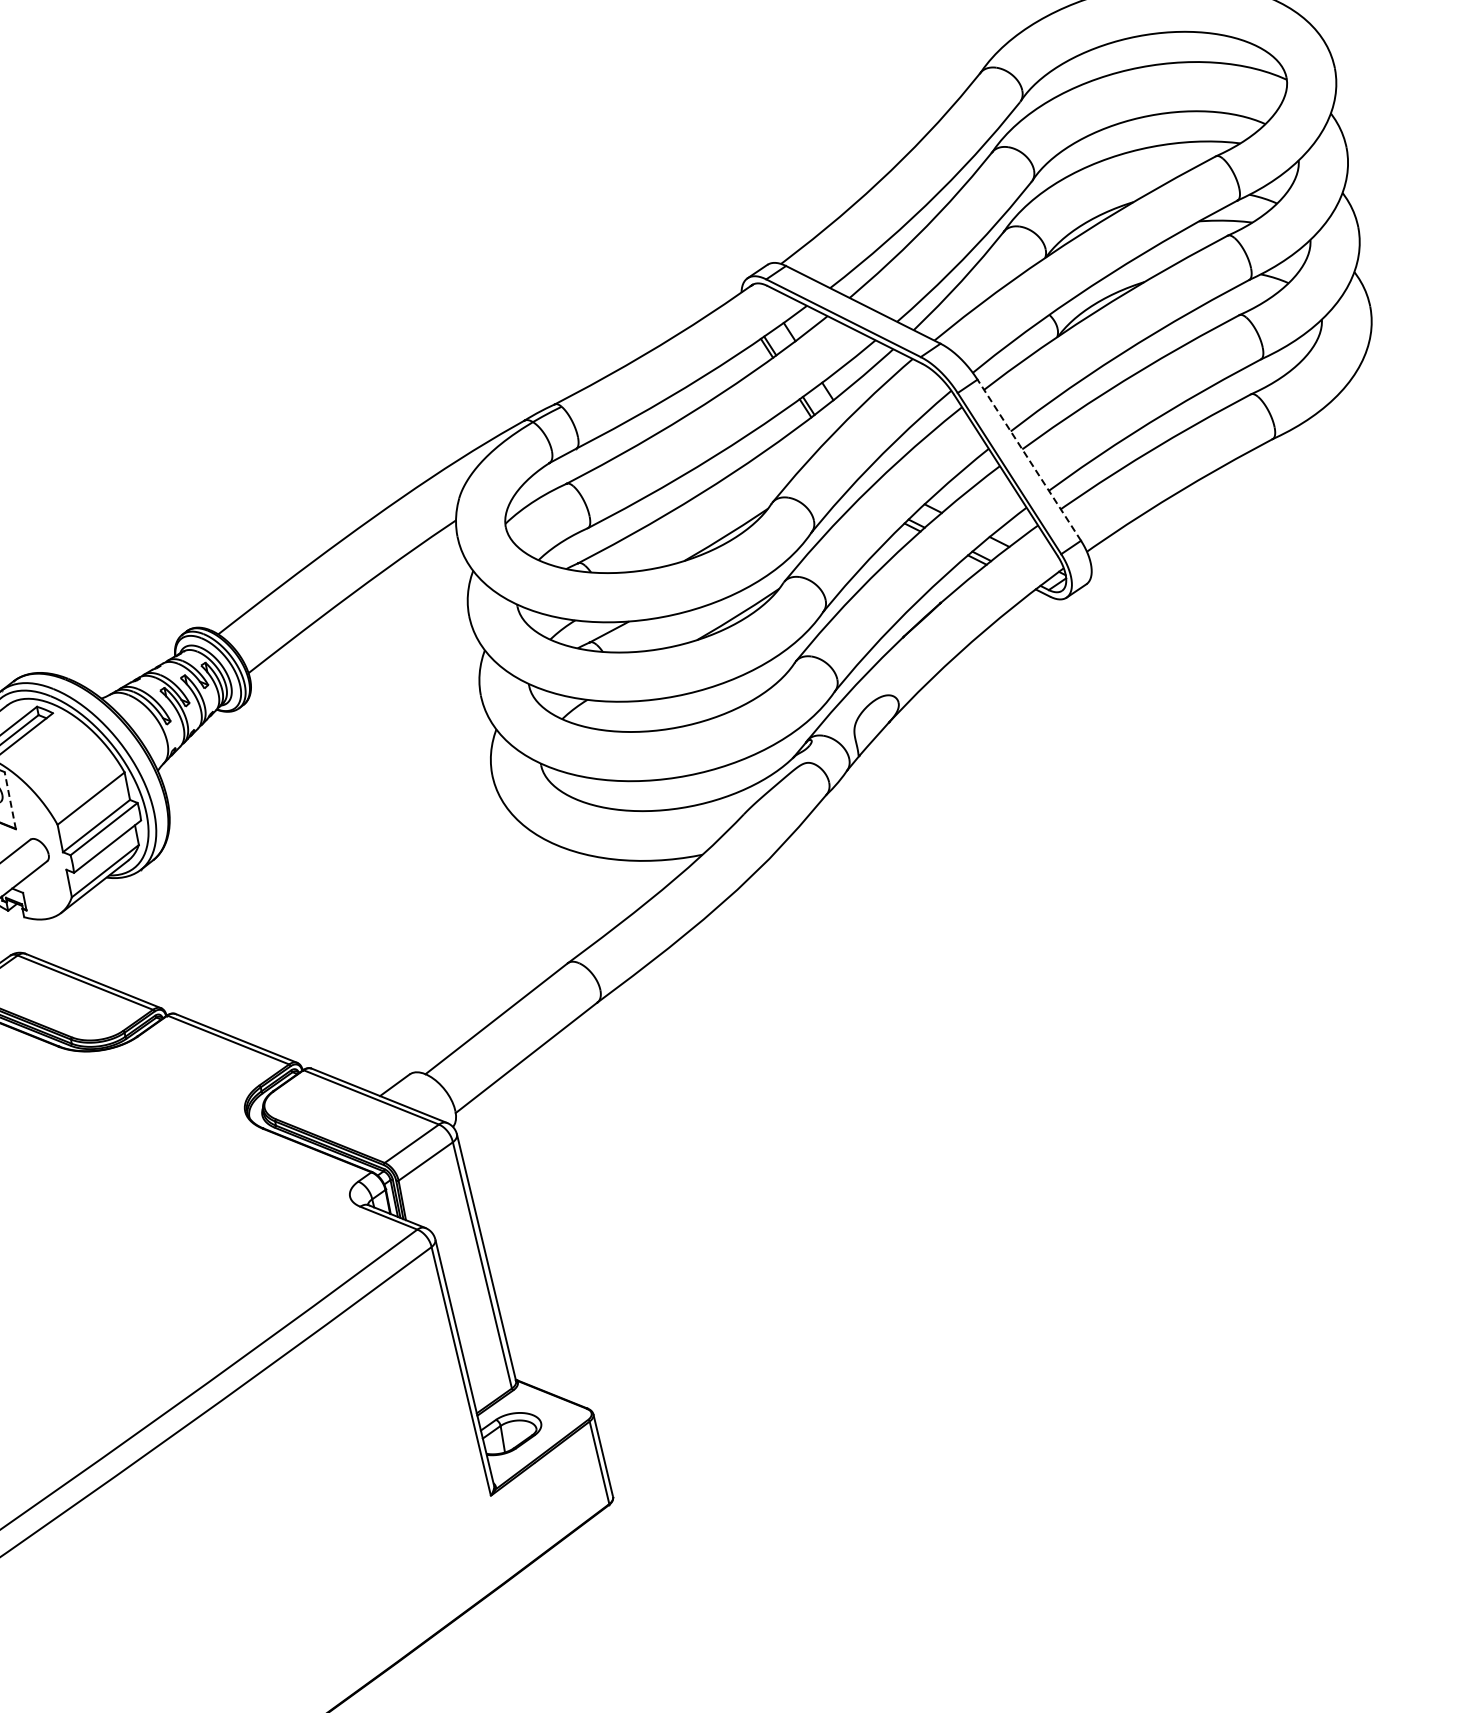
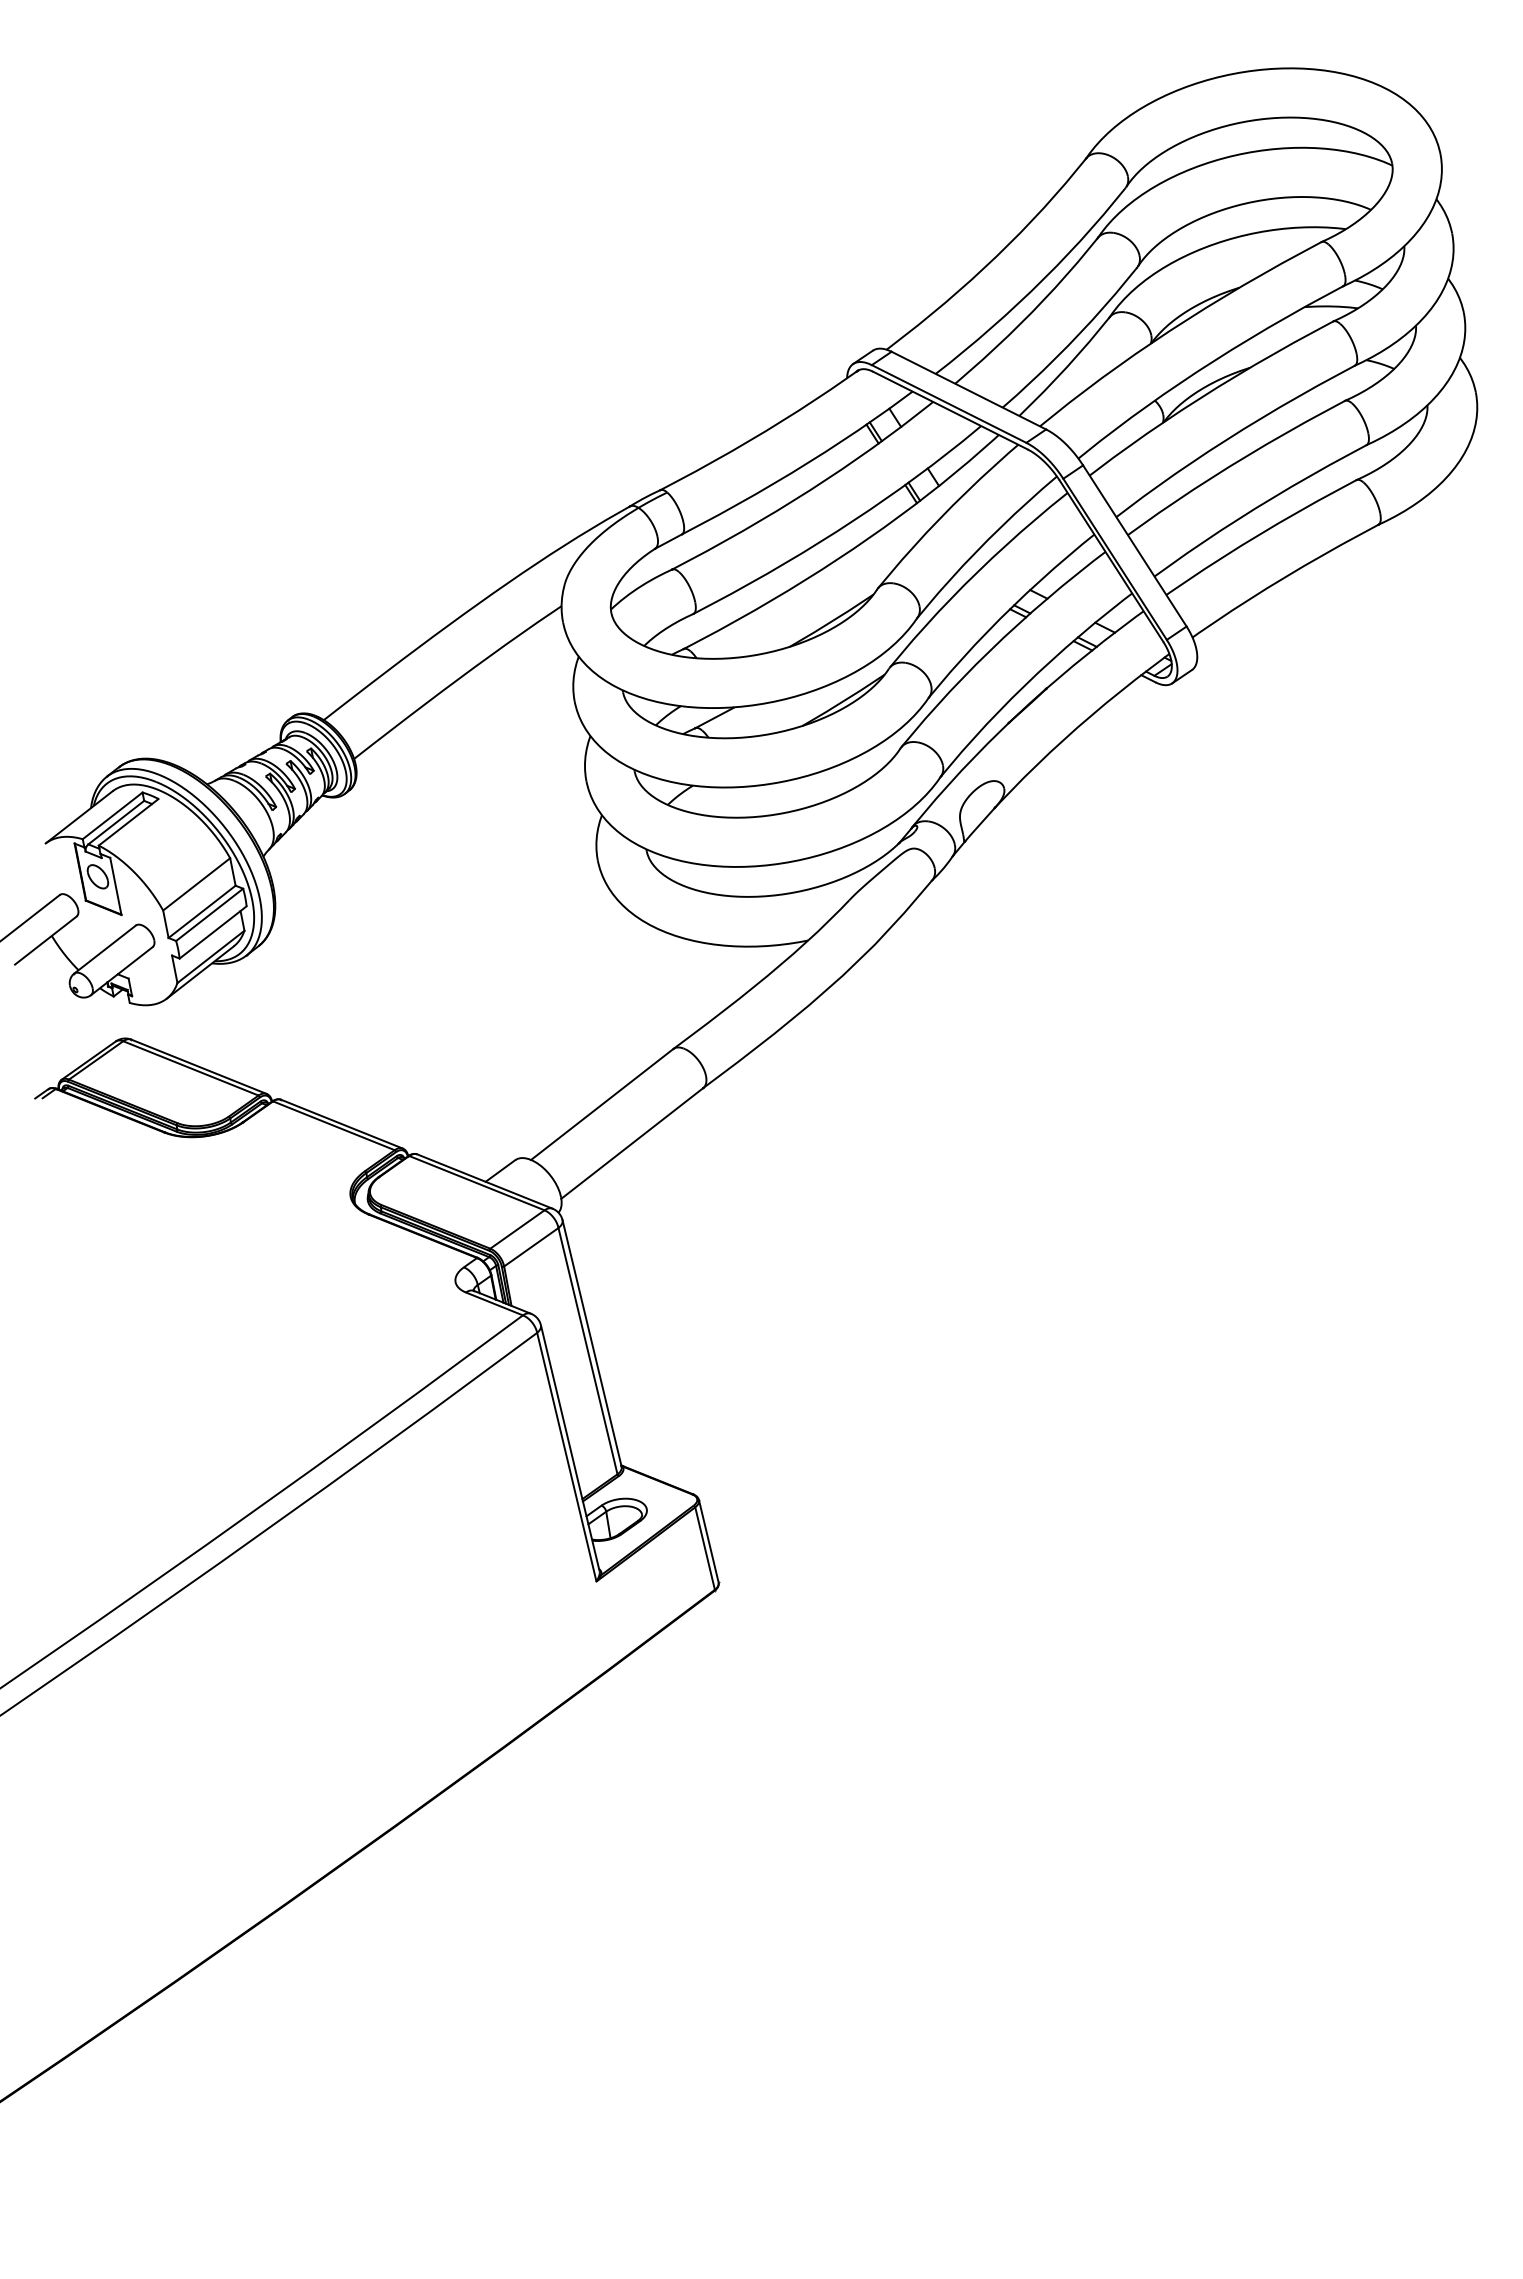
line: (1028, 459) -> (1134, 545), dashed -> solid
line: (9, 799) -> (115, 885), dashed -> solid

